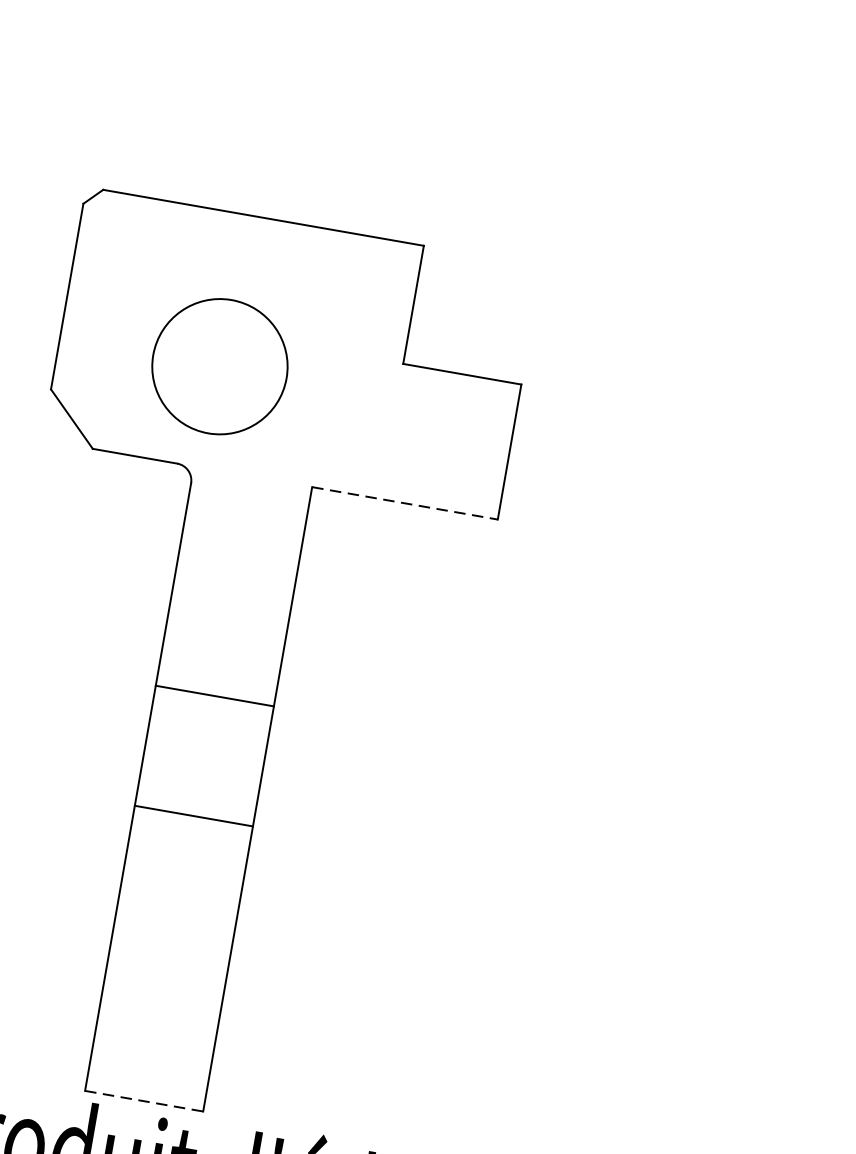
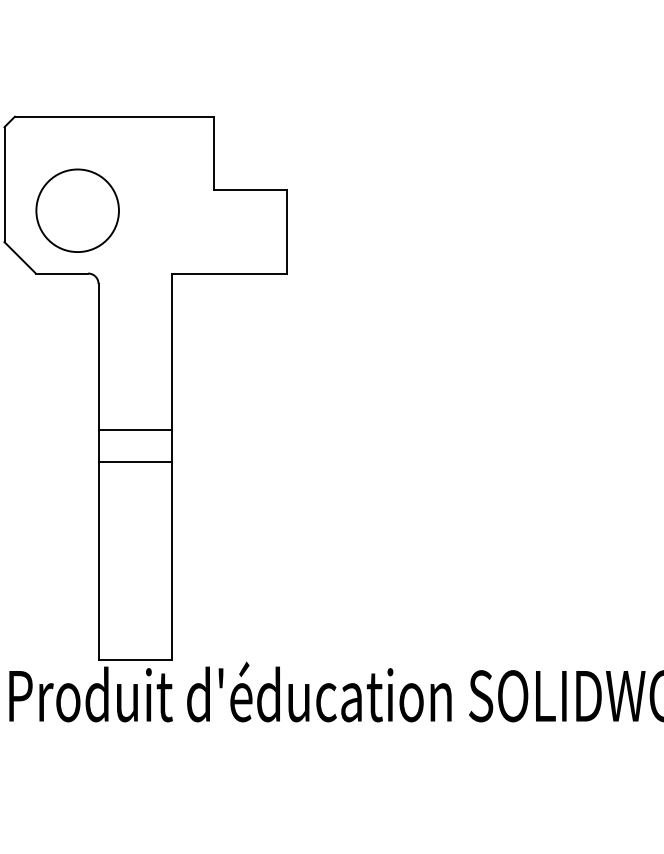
circle: (219, 366) -> (77, 210), moved
line: (405, 503) -> (229, 273), dashed -> solid
line: (213, 696) -> (134, 430), moved
line: (192, 815) -> (134, 461), moved
line: (144, 1101) -> (135, 660), dashed -> solid

